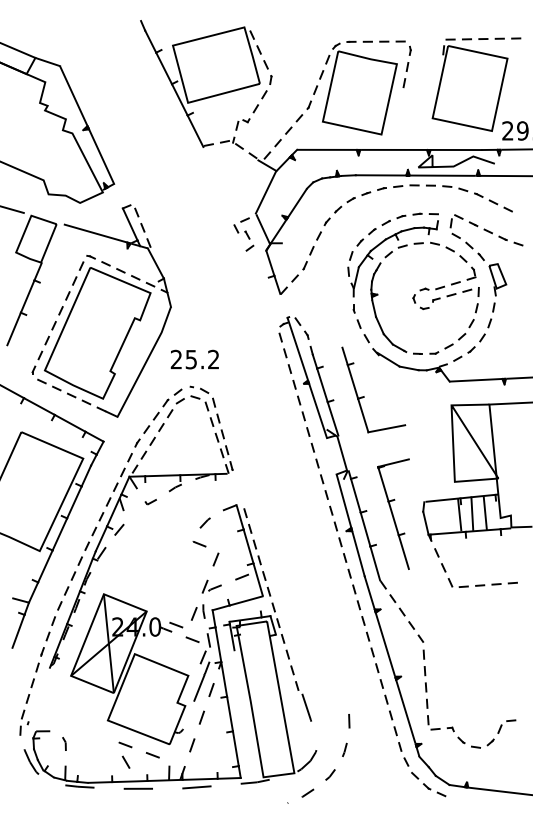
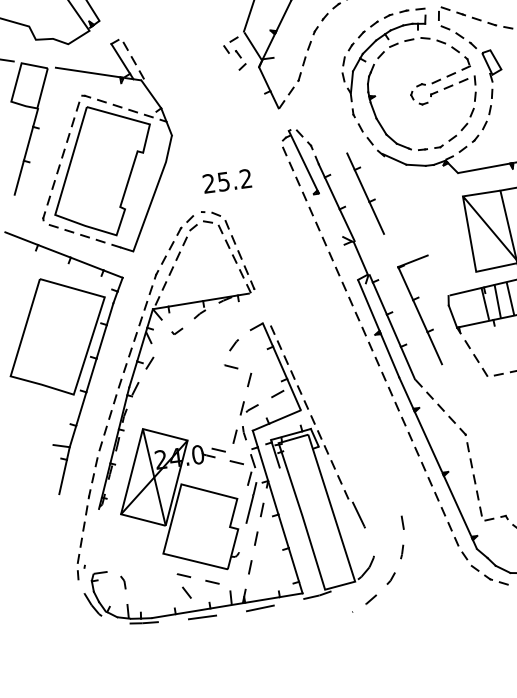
text: (194, 359) -> (226, 181), moved
line: (317, 411) -> (330, 219), removed
line: (386, 428) -> (401, 227), removed

